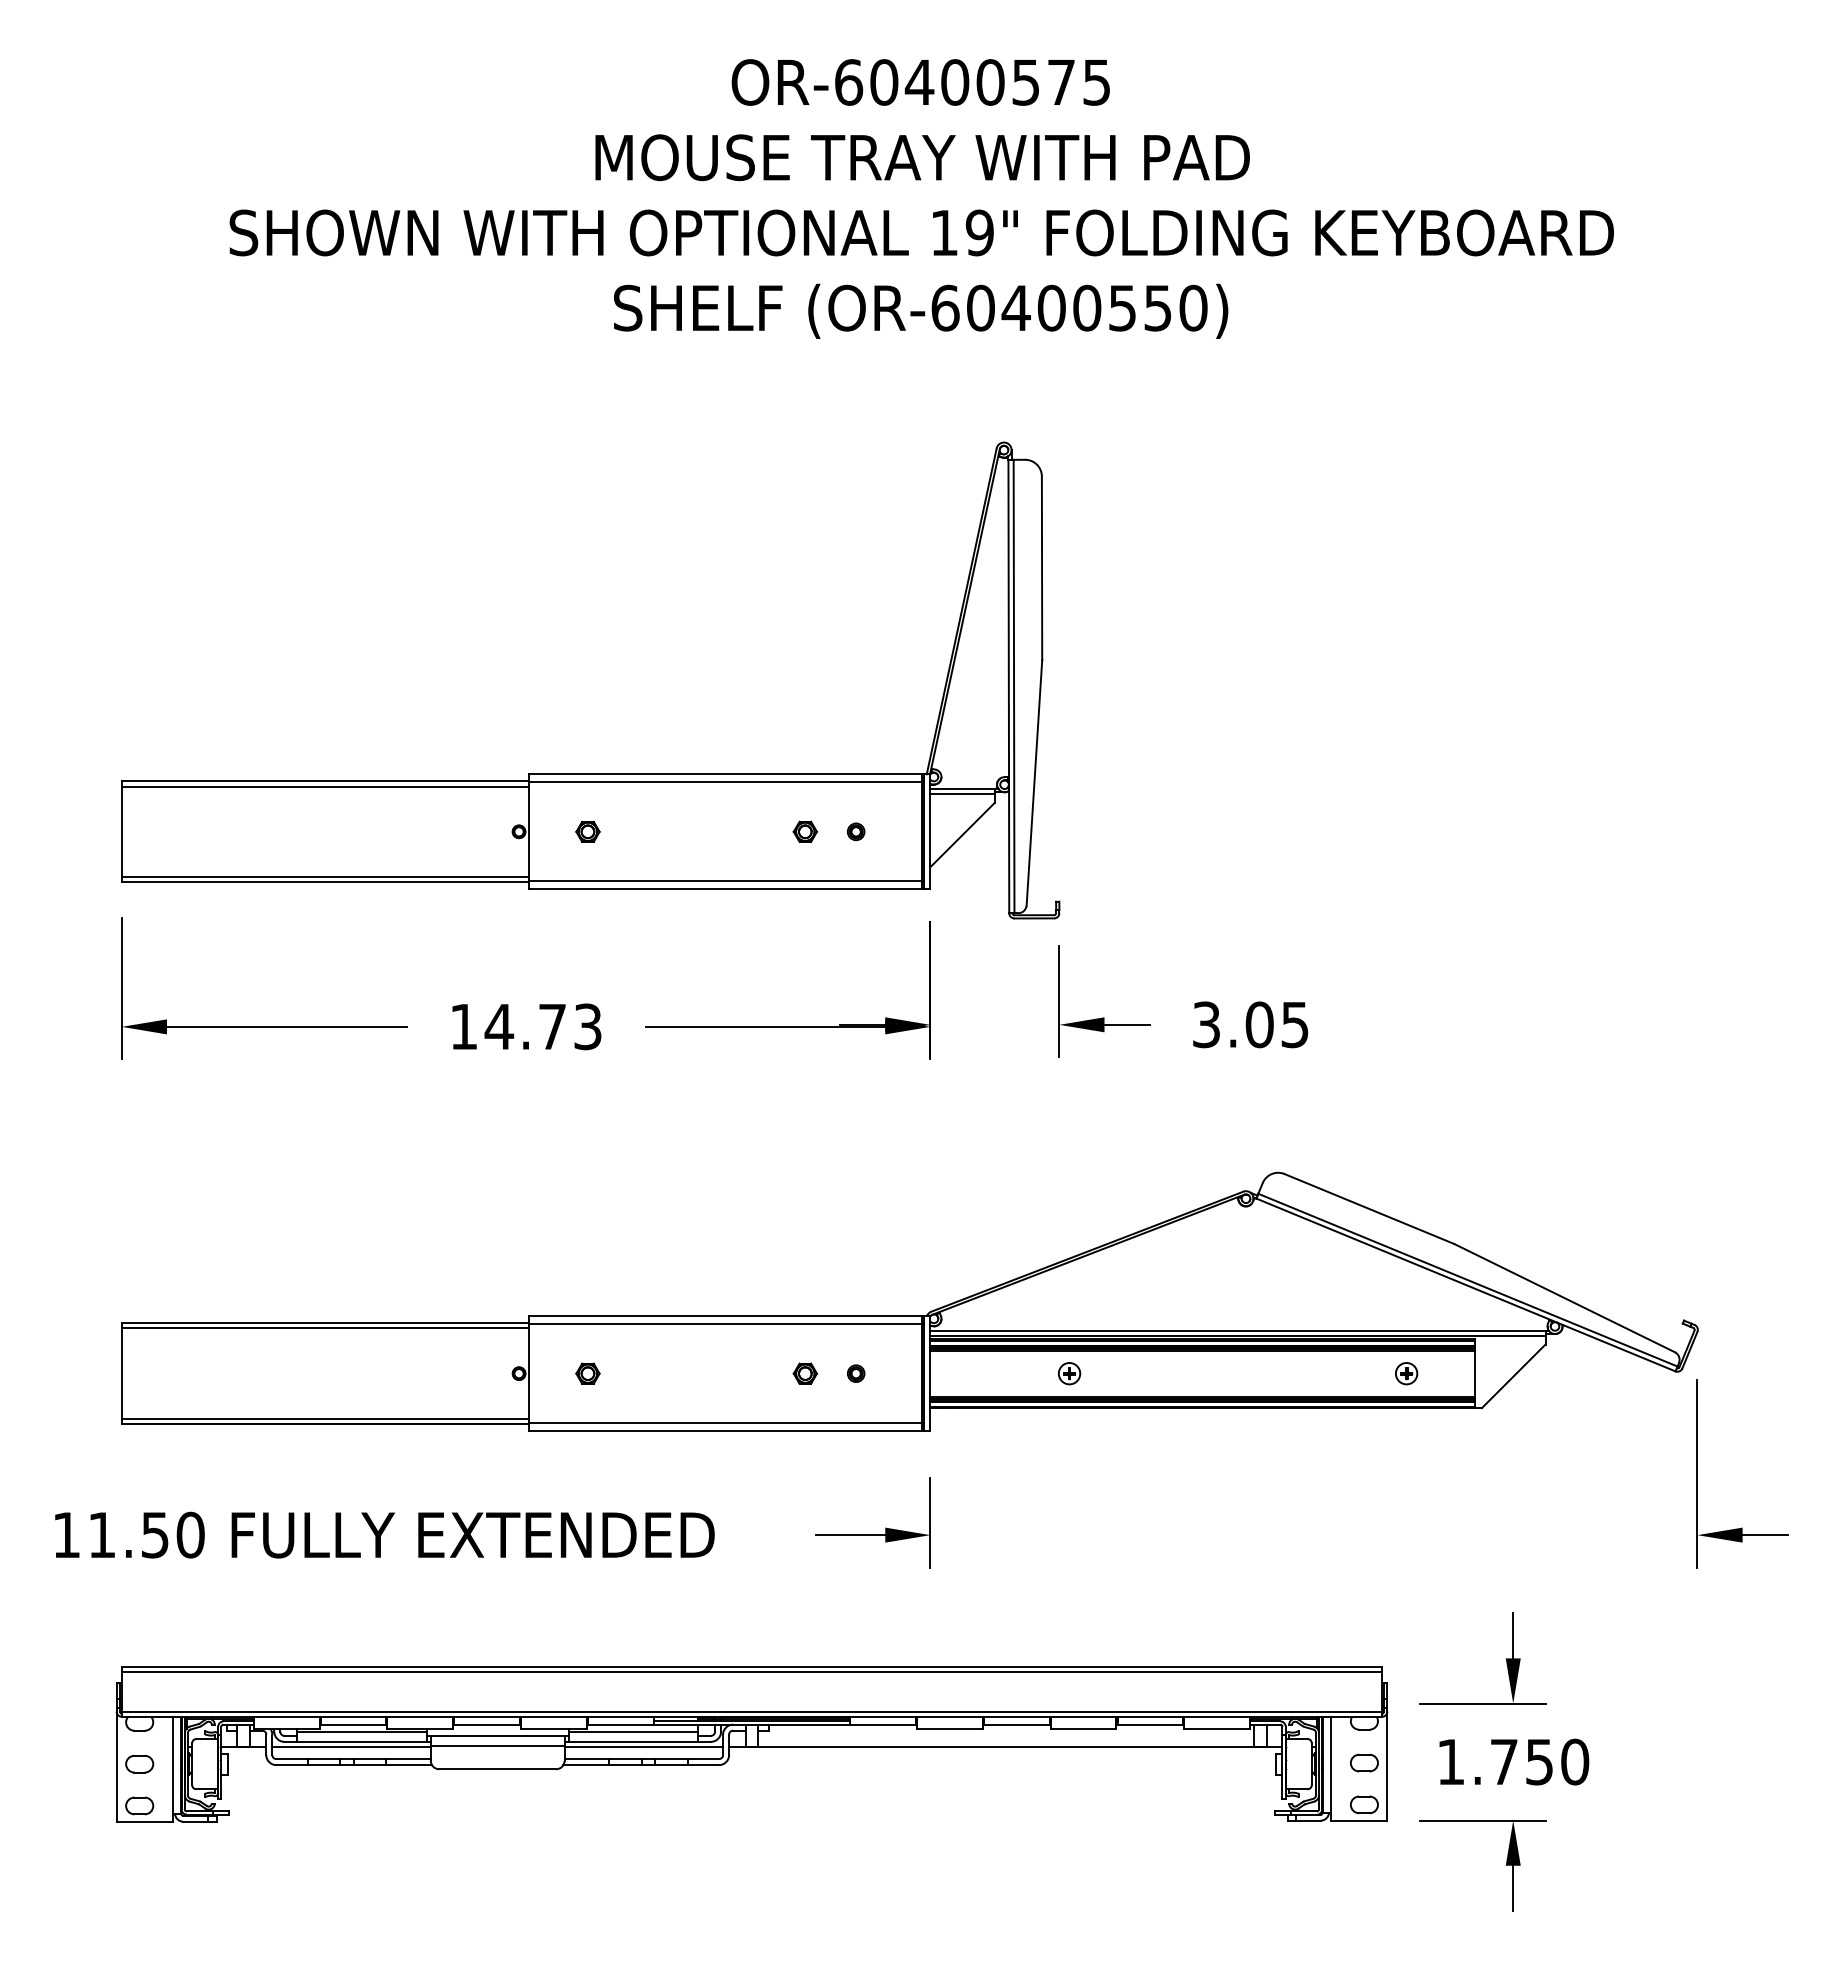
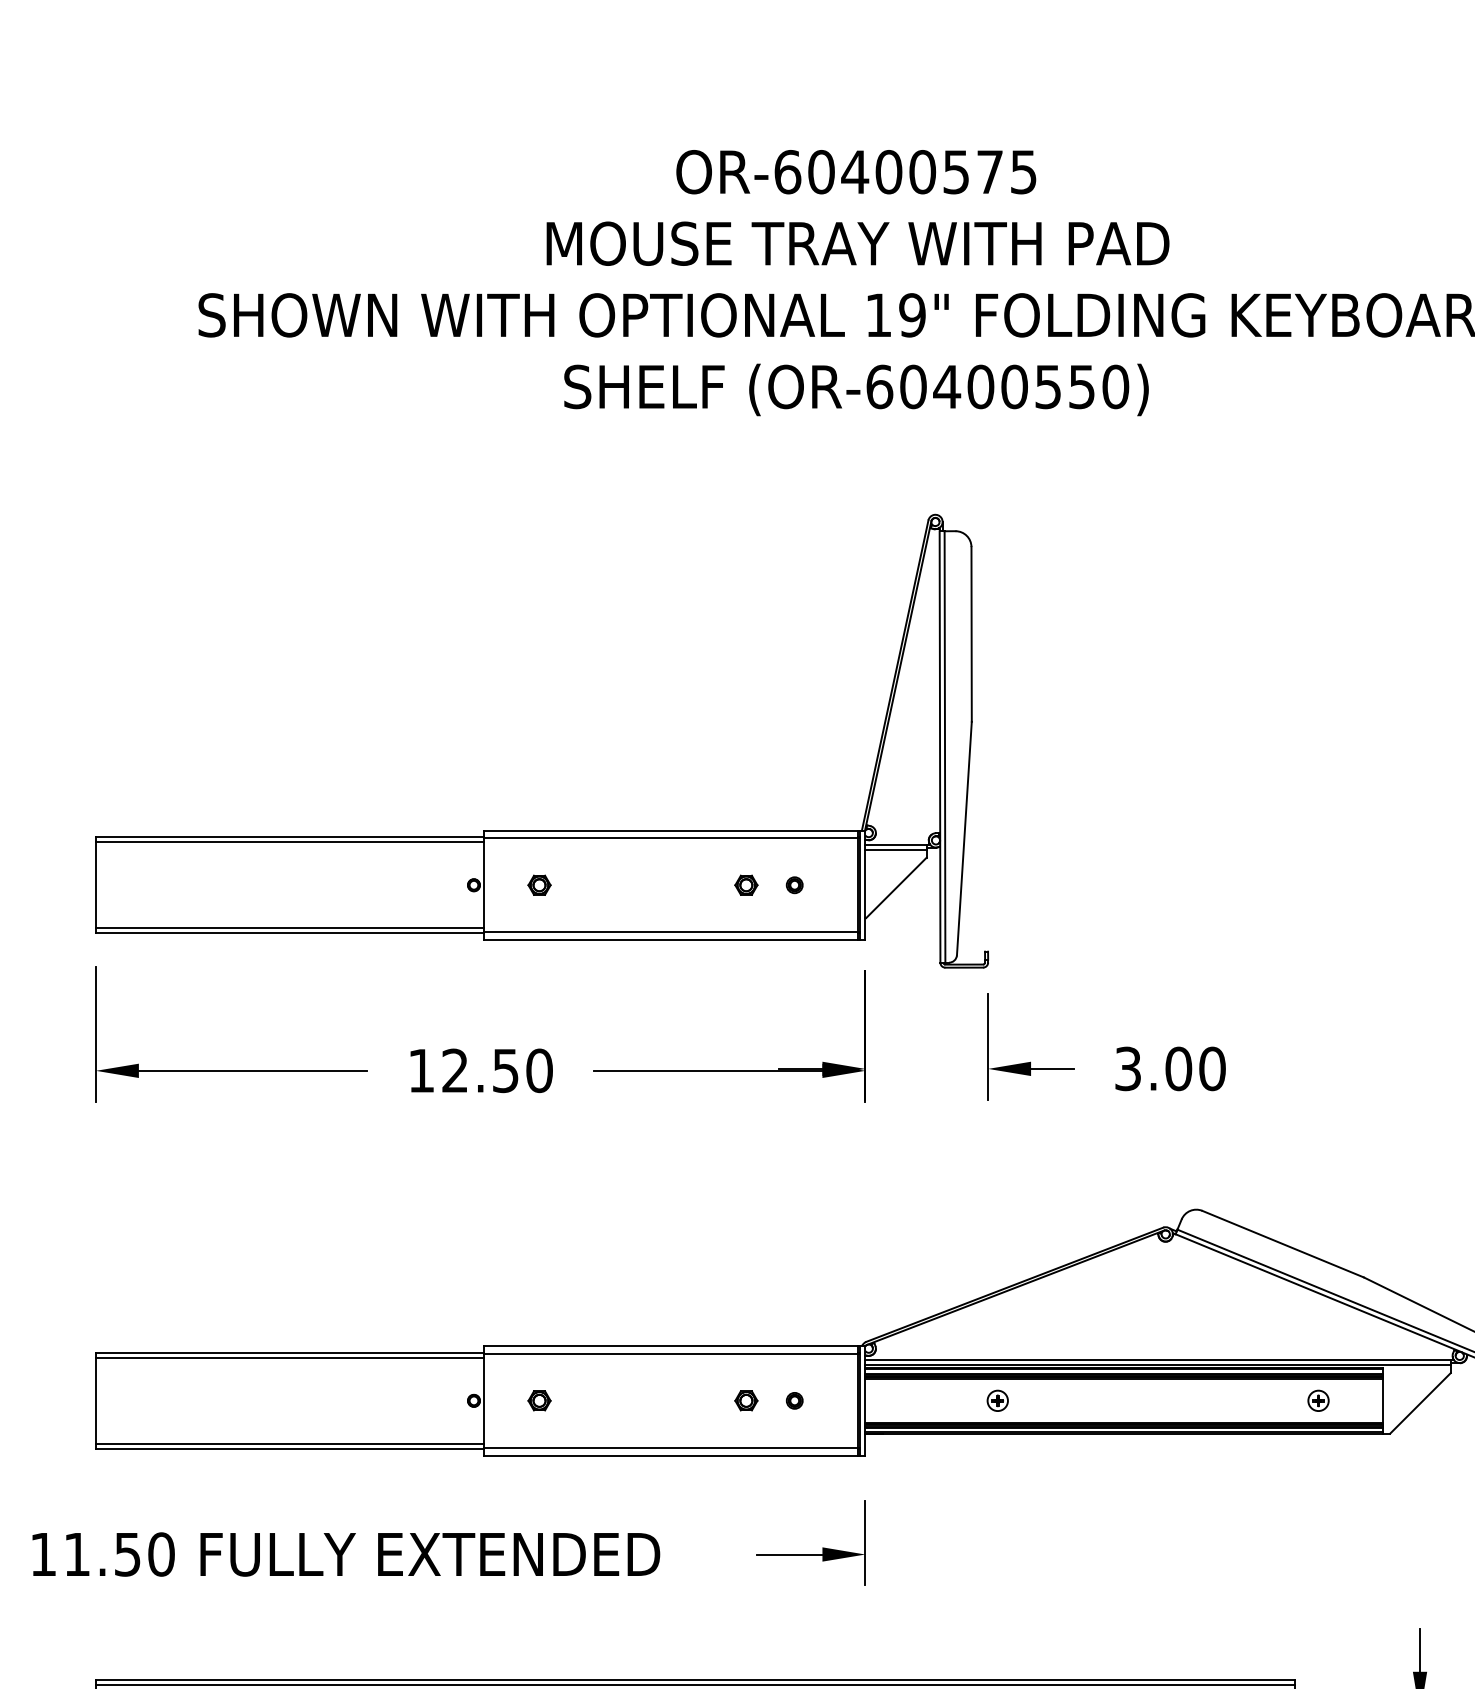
text: (1295, 1024) -> (1212, 1068), 3.05 -> 3.00
text: (543, 1026) -> (497, 1070), 14.73 -> 12.50

